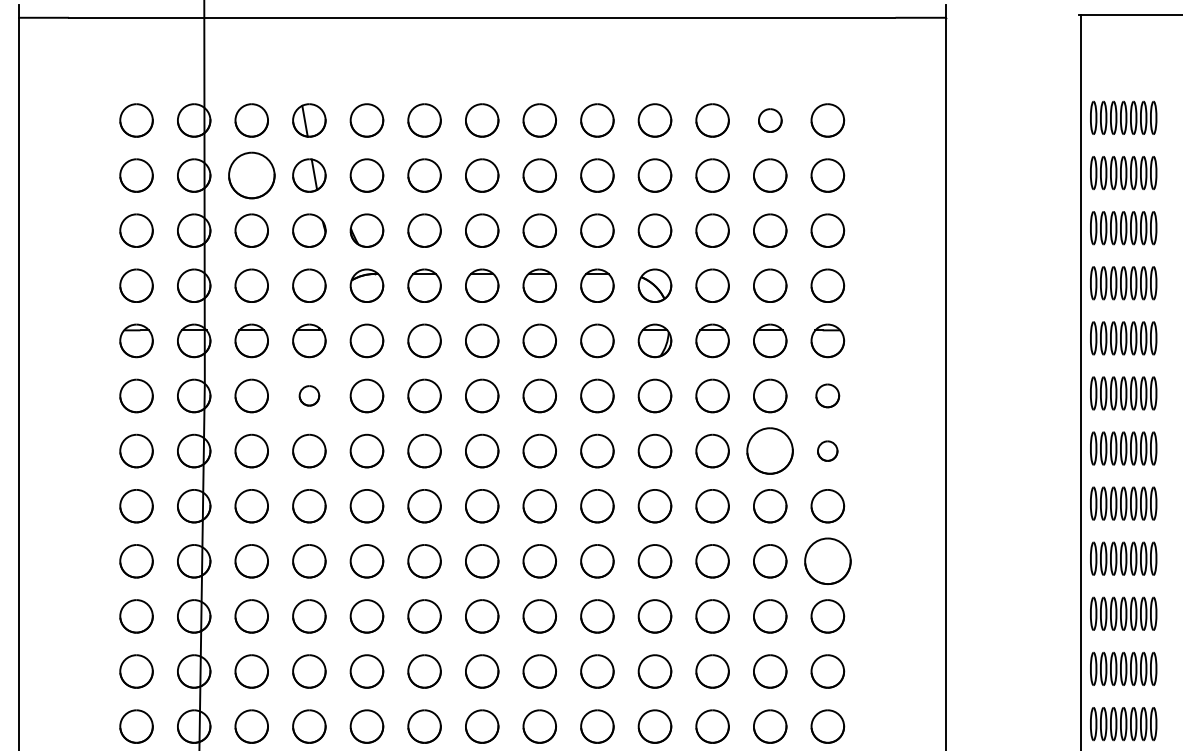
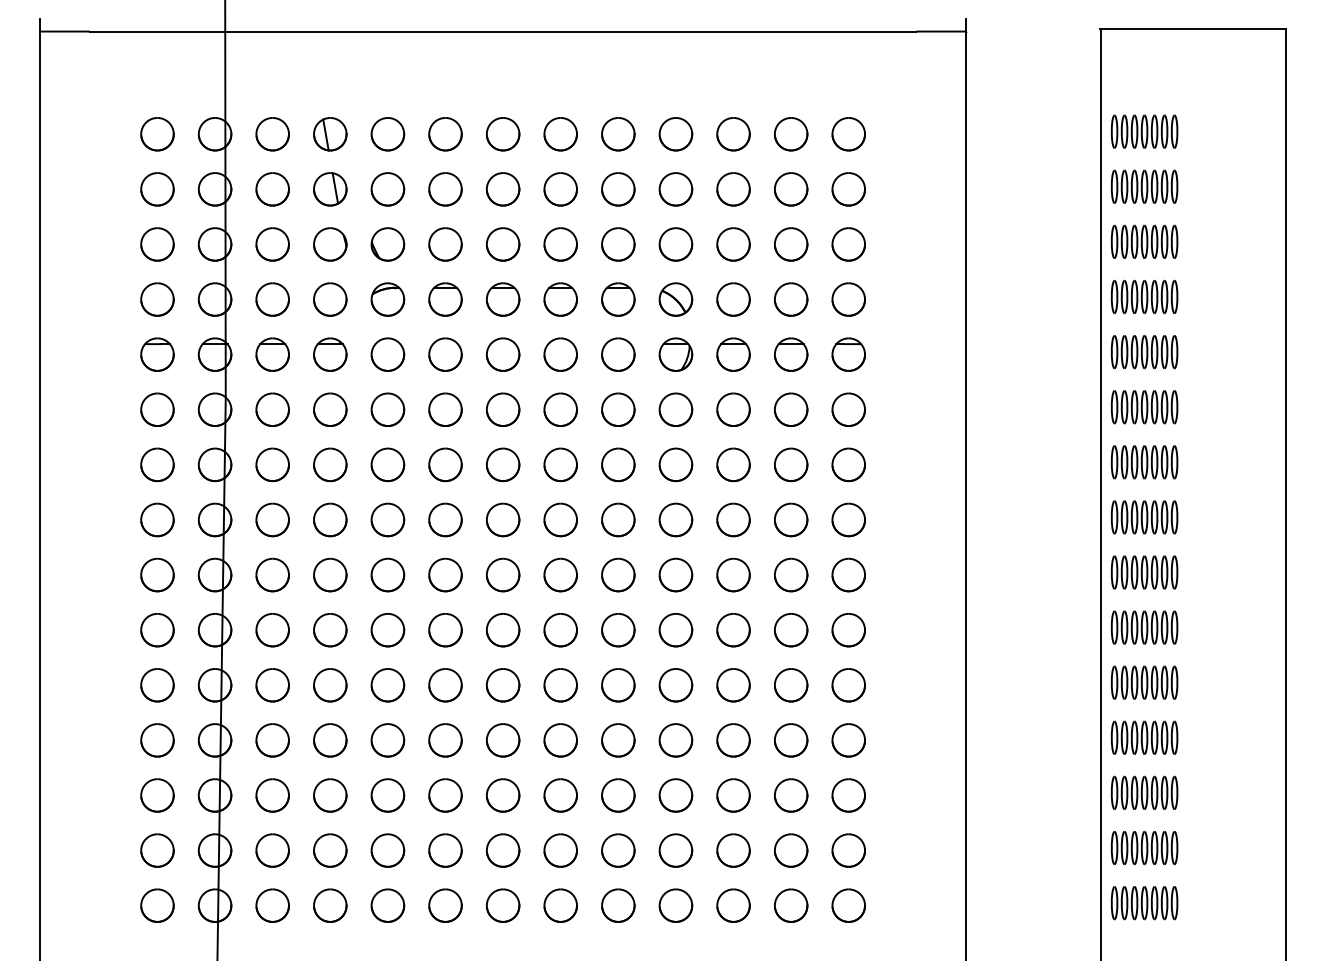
part: (770, 120) -> (791, 134), size x1.43
part: (251, 175) -> (272, 189), size x0.71
part: (309, 395) -> (330, 409), size x1.67
part: (827, 395) -> (848, 409), size x1.43
part: (770, 450) -> (791, 464), size x0.71
part: (827, 450) -> (848, 464), size x1.67
part: (827, 560) -> (848, 574), size x0.71

